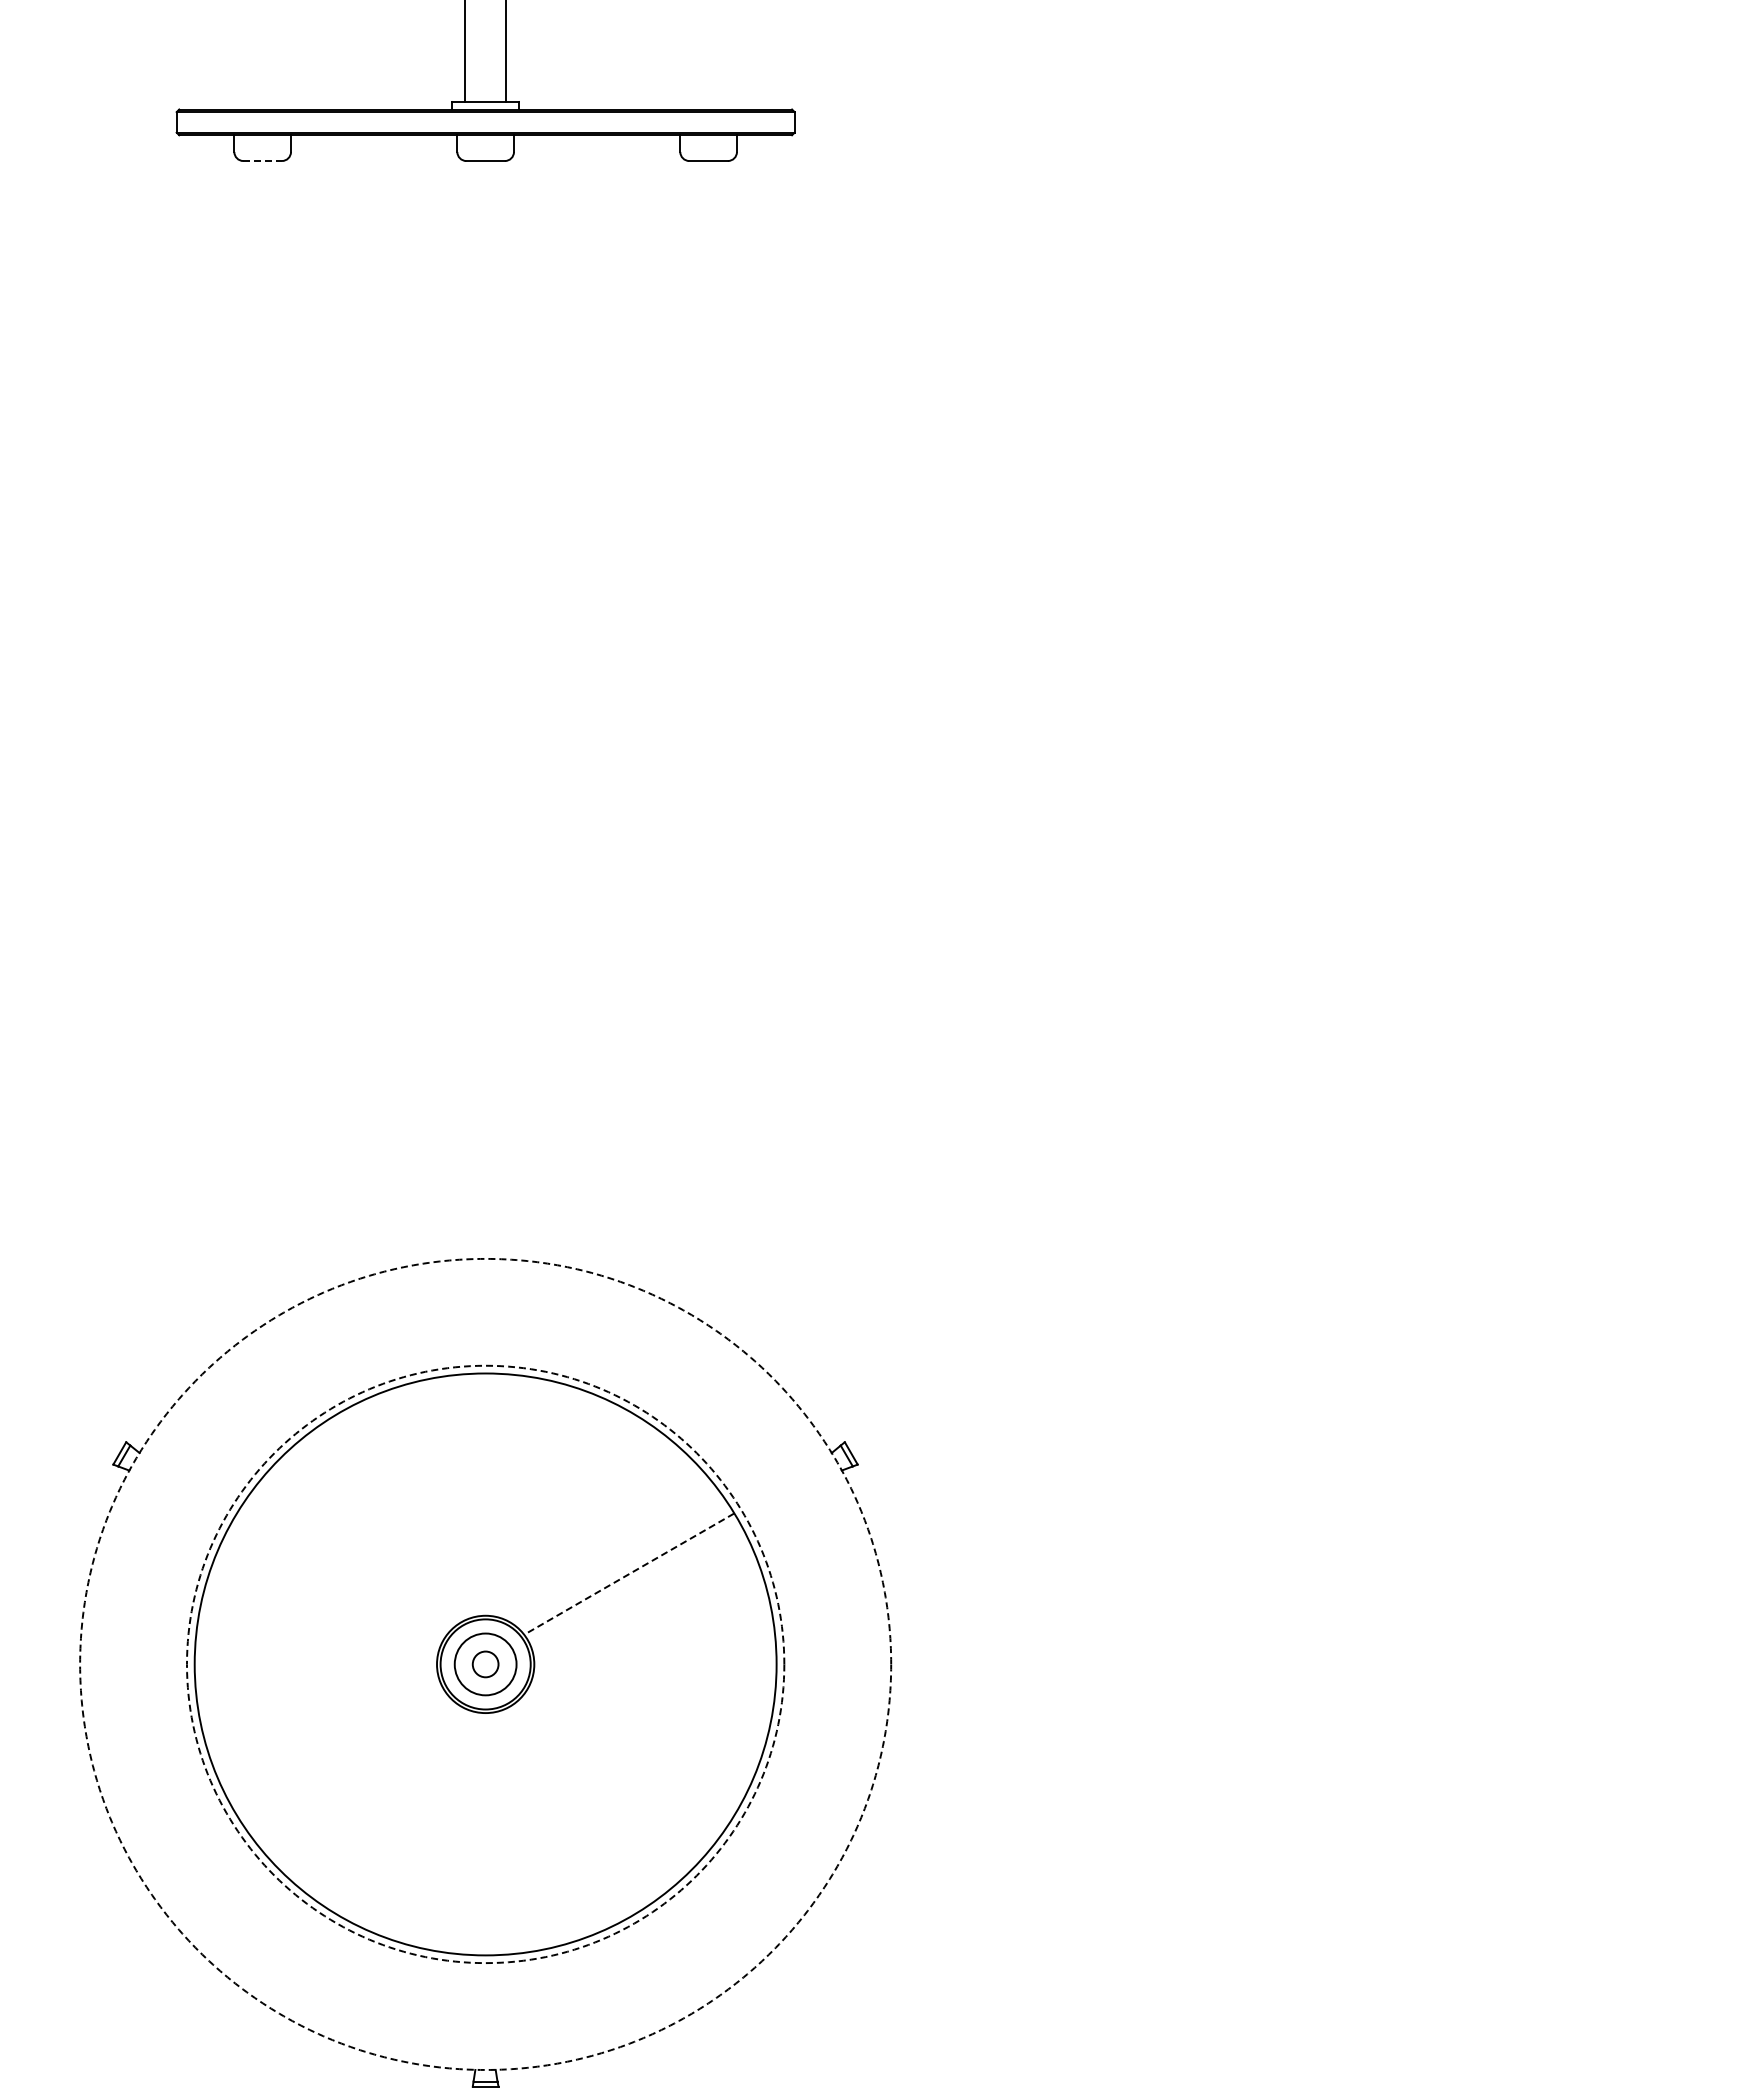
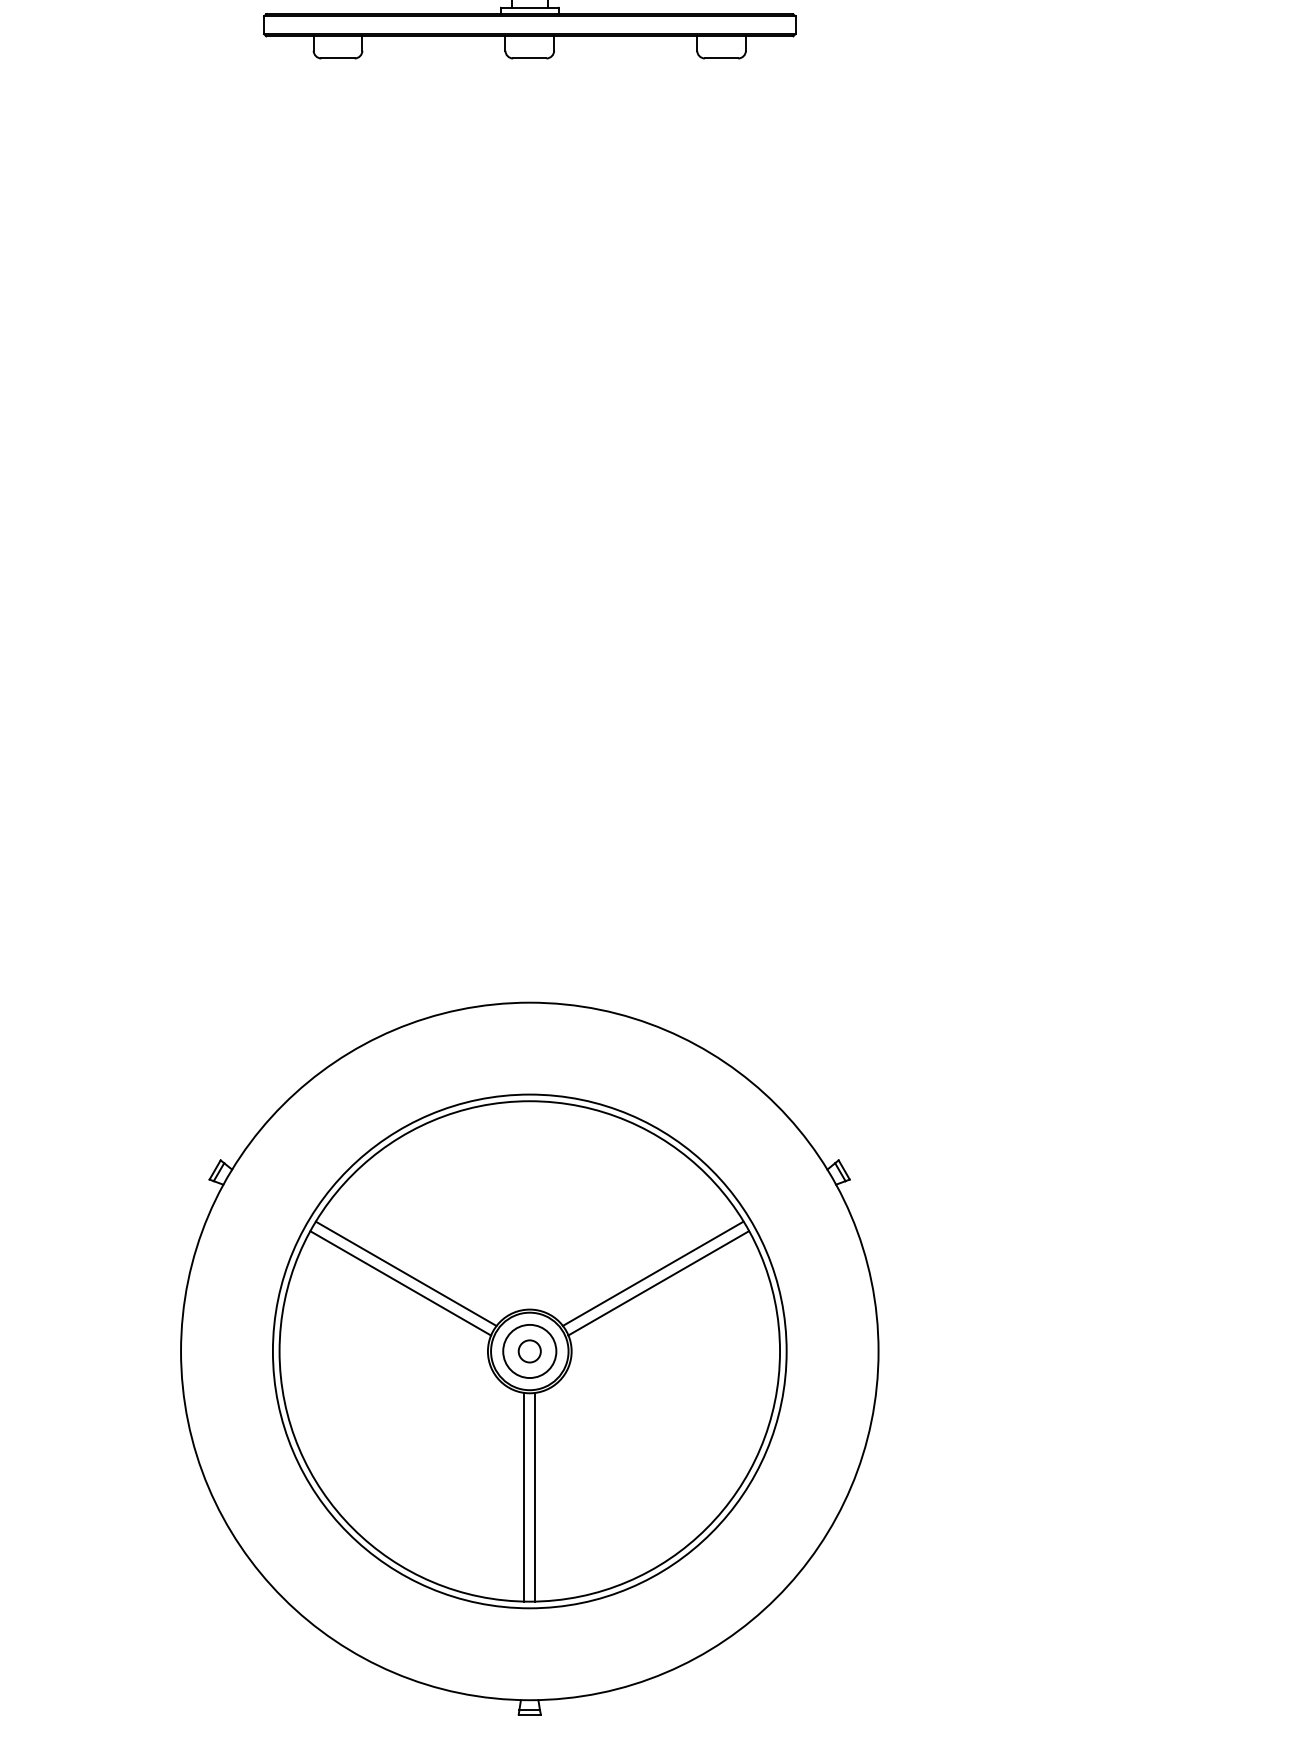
line: (263, 161) -> (338, 58), dashed -> solid
line: (341, 1573) -> (405, 1273), added
line: (628, 1574) -> (652, 1274), dashed -> solid
line: (335, 1584) -> (400, 1282), added
line: (635, 1584) -> (658, 1282), added
circle: (485, 1663) -> (529, 1350), dashed -> solid
circle: (485, 1664) -> (529, 1351), dashed -> solid
line: (479, 1833) -> (524, 1496), added
line: (492, 1833) -> (535, 1496), added

